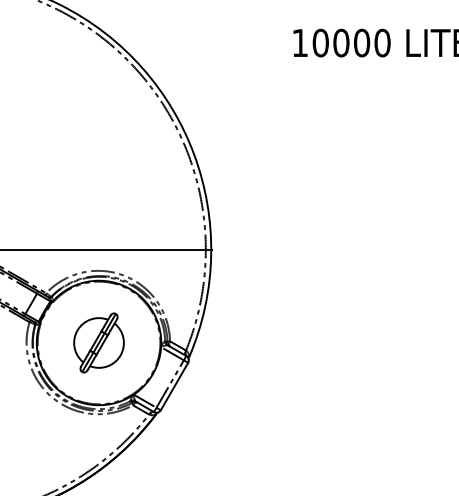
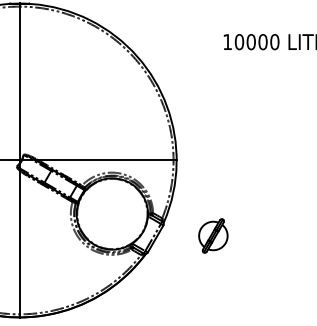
part: (99, 342) -> (213, 235), moved

